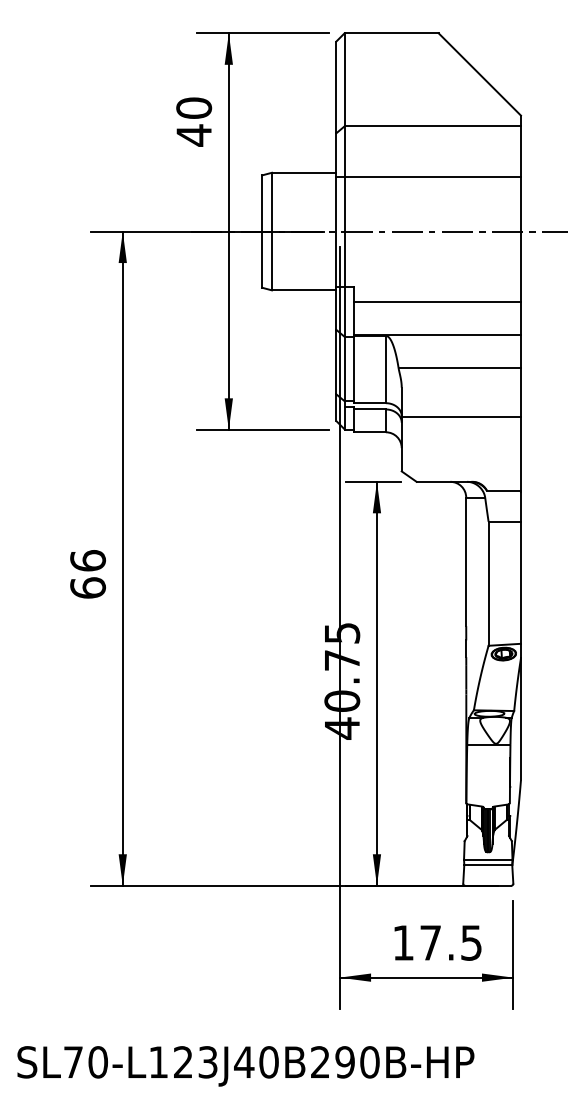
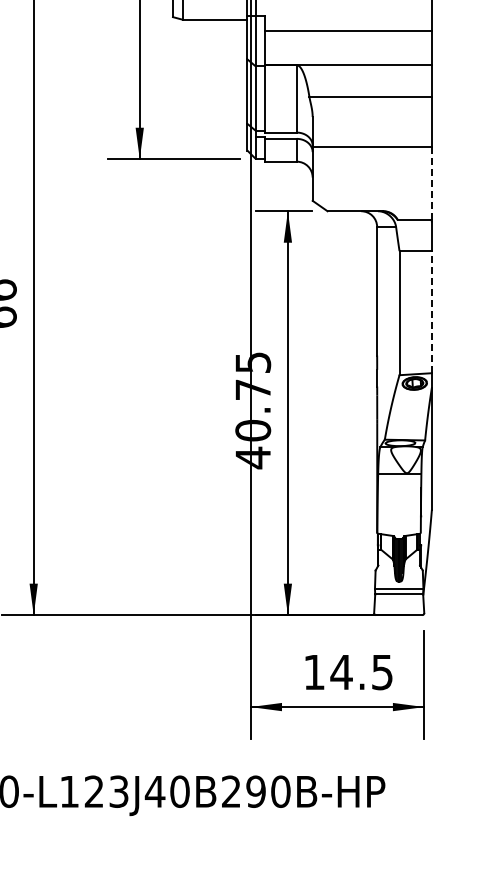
line: (520, 454) -> (431, 183), solid -> dashed
line: (520, 582) -> (431, 311), solid -> dashed
text: (430, 942) -> (341, 671), 17.5 -> 14.5

